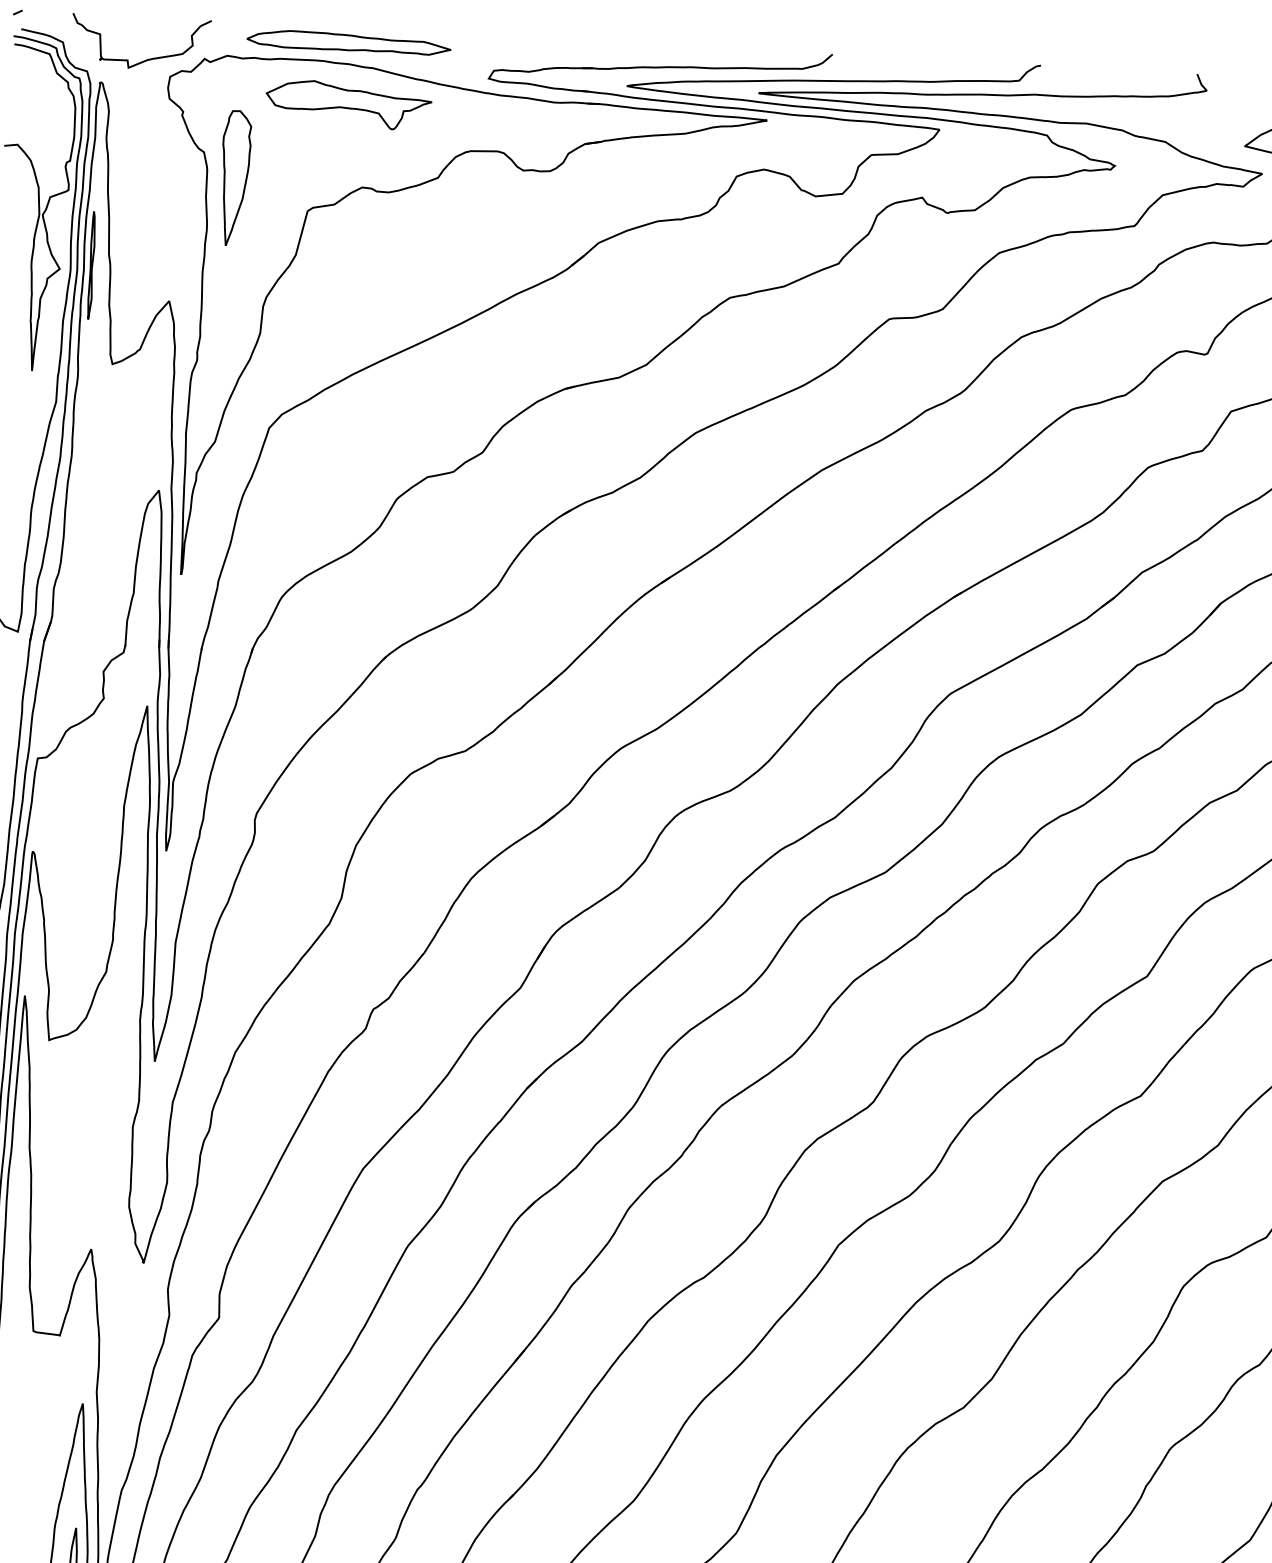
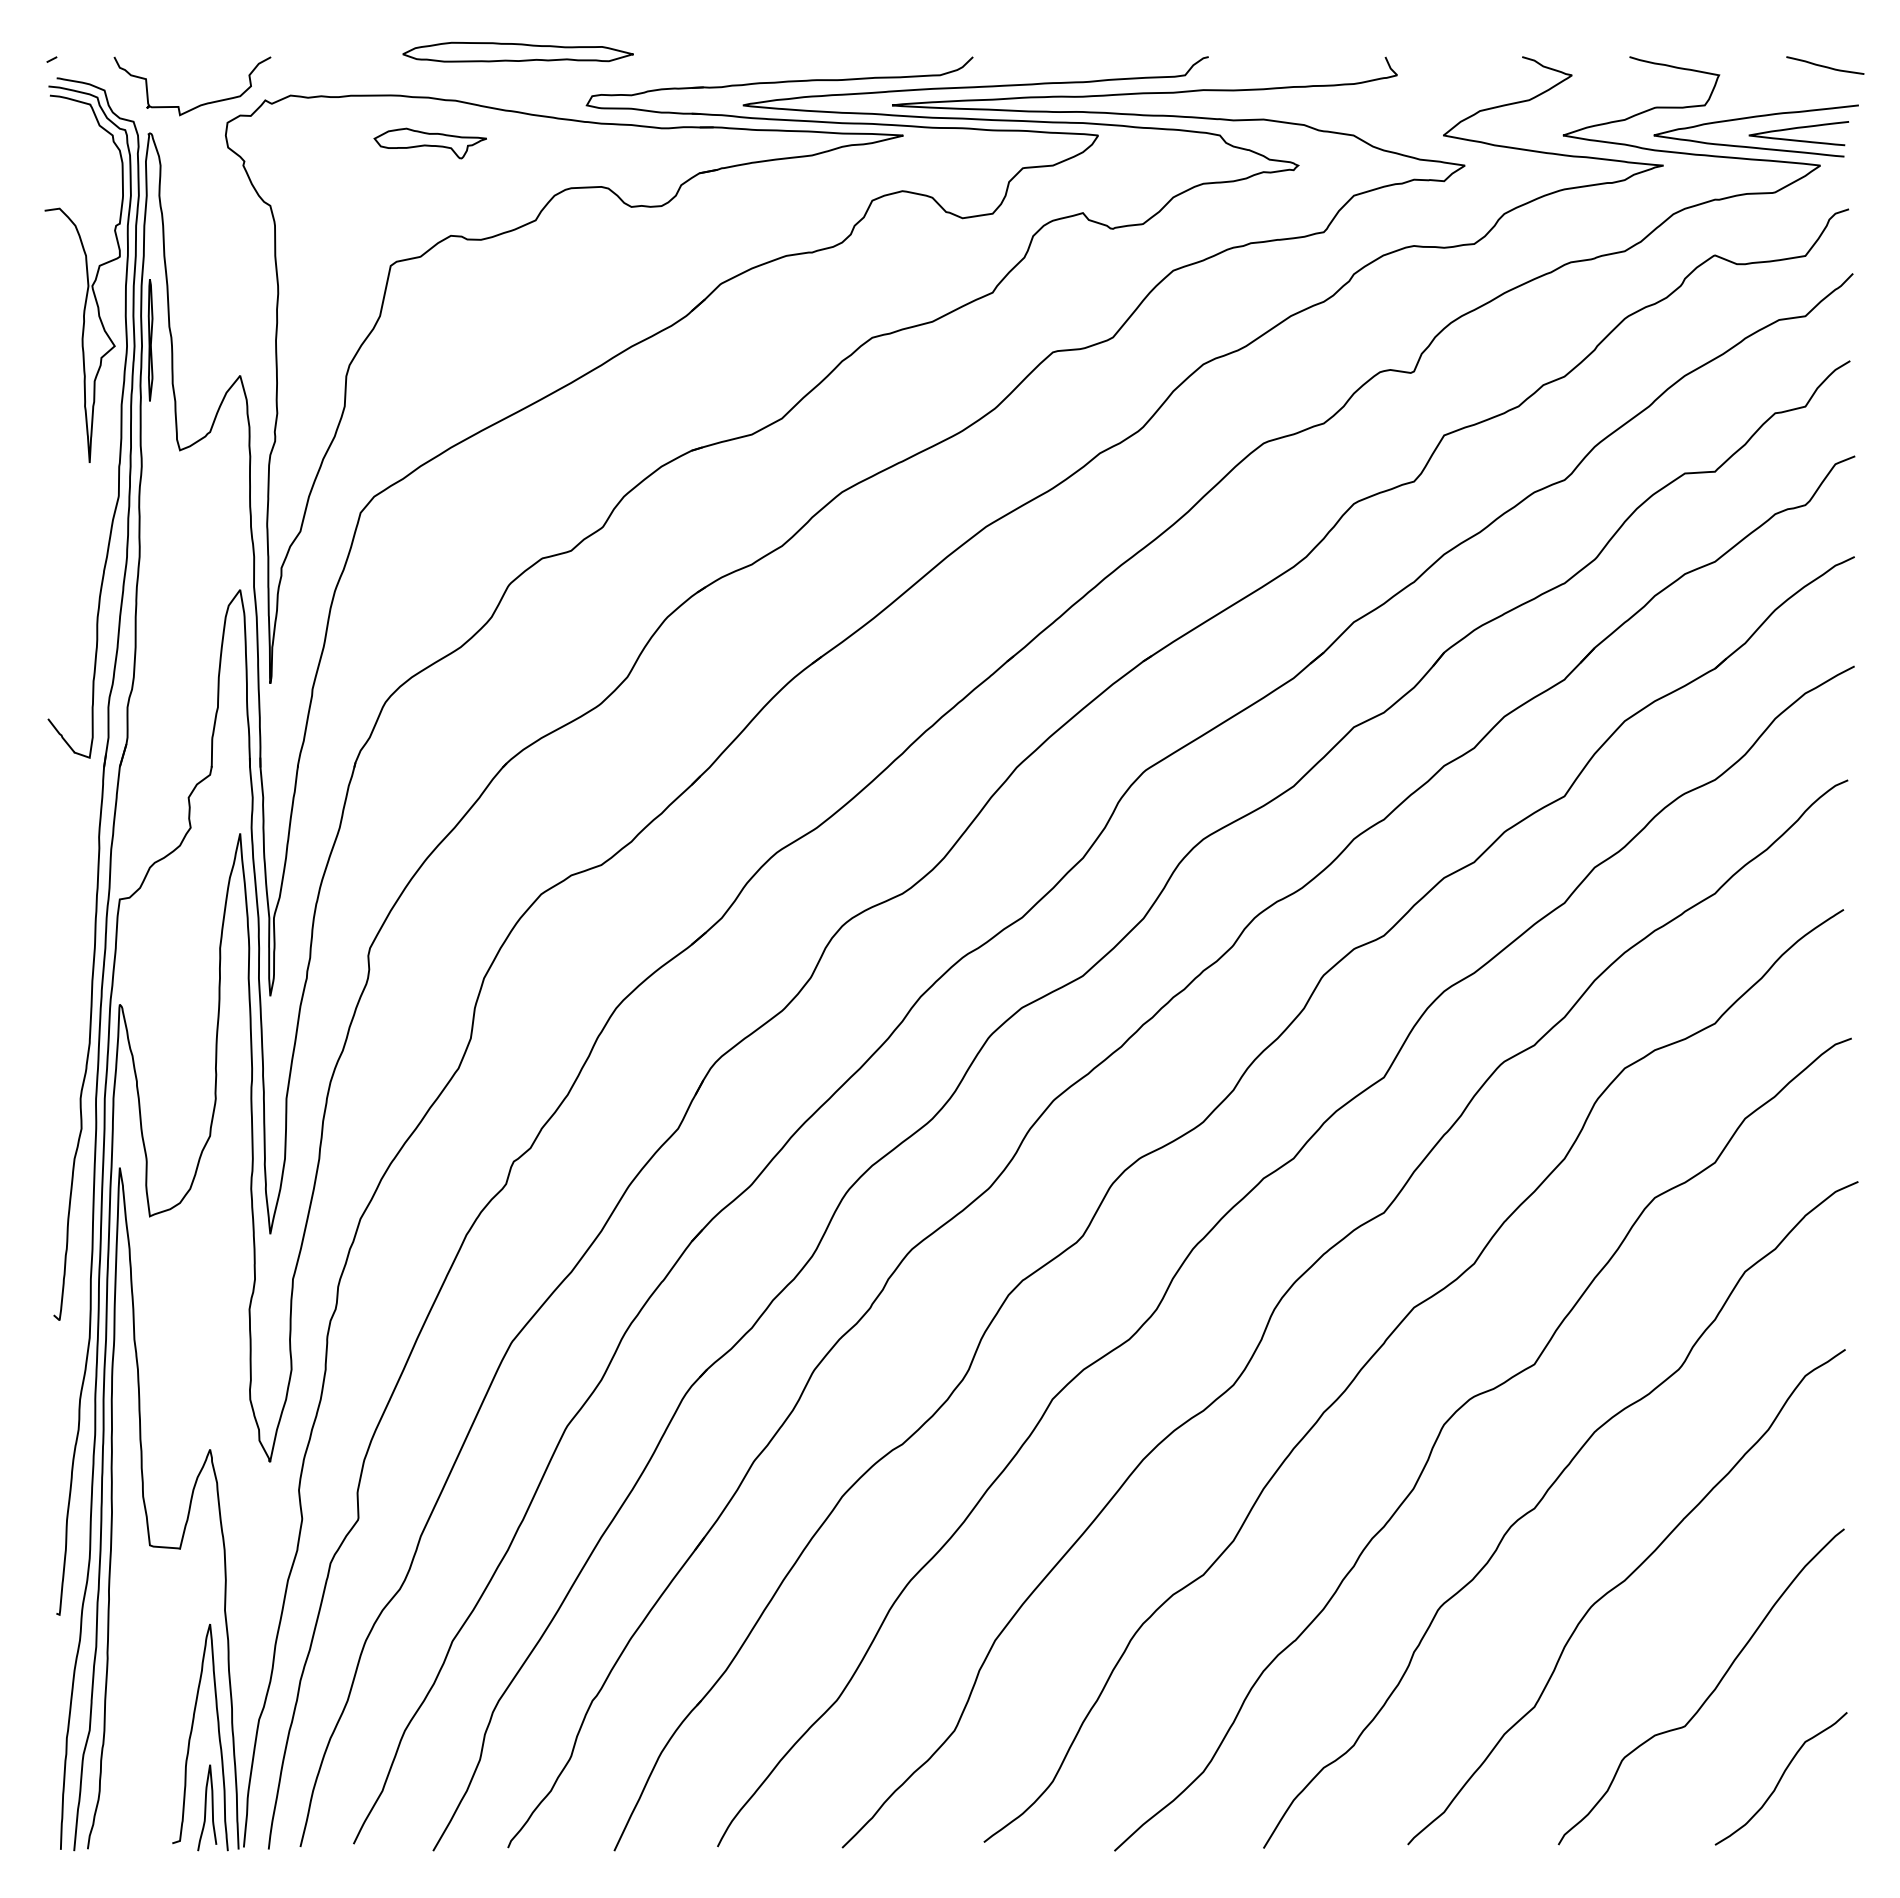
part: (348, 41) -> (517, 51), moved
part: (348, 104) -> (430, 143), size x0.6
part: (234, 177) -> (306, 232), removed

